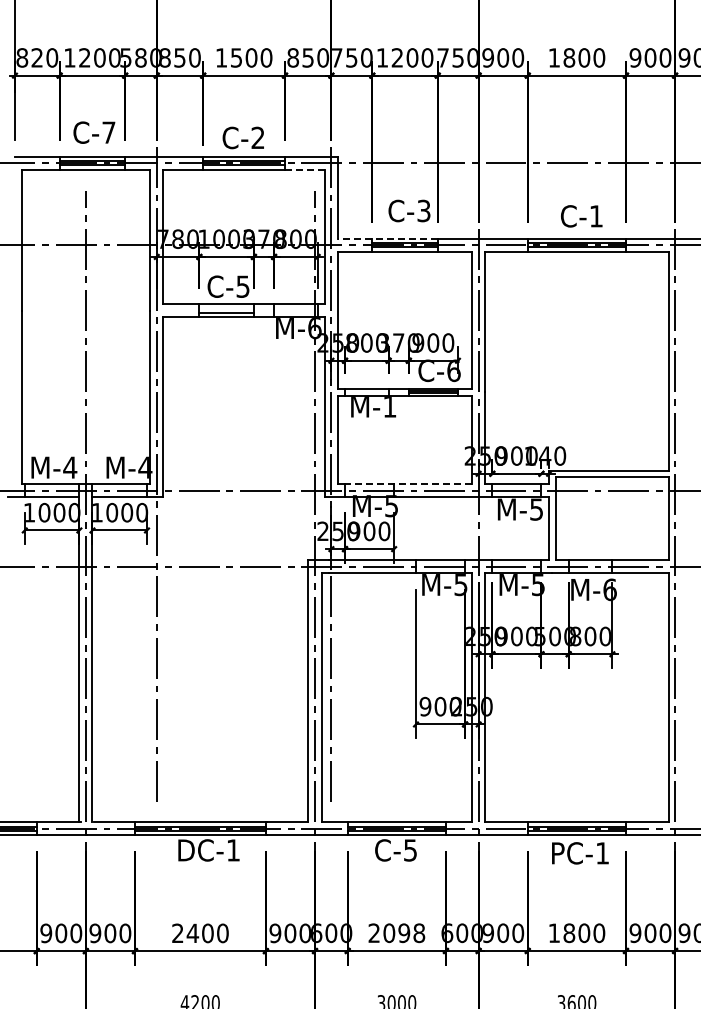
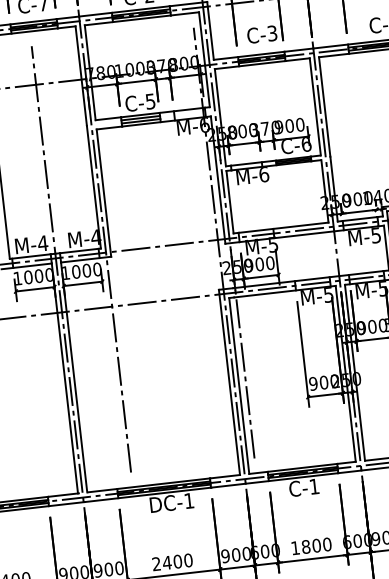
line: (304, 169) -> (184, 13), dashed -> solid
line: (387, 238) -> (248, 55), dashed -> solid
line: (226, 308) -> (140, 118), added
text: (389, 407) -> (263, 175), M-1 -> M-6
line: (408, 484) -> (283, 228), dashed -> solid
text: (410, 850) -> (314, 486), C-5 -> C-1
text: (396, 933) -> (311, 546), 2098 -> 1800

